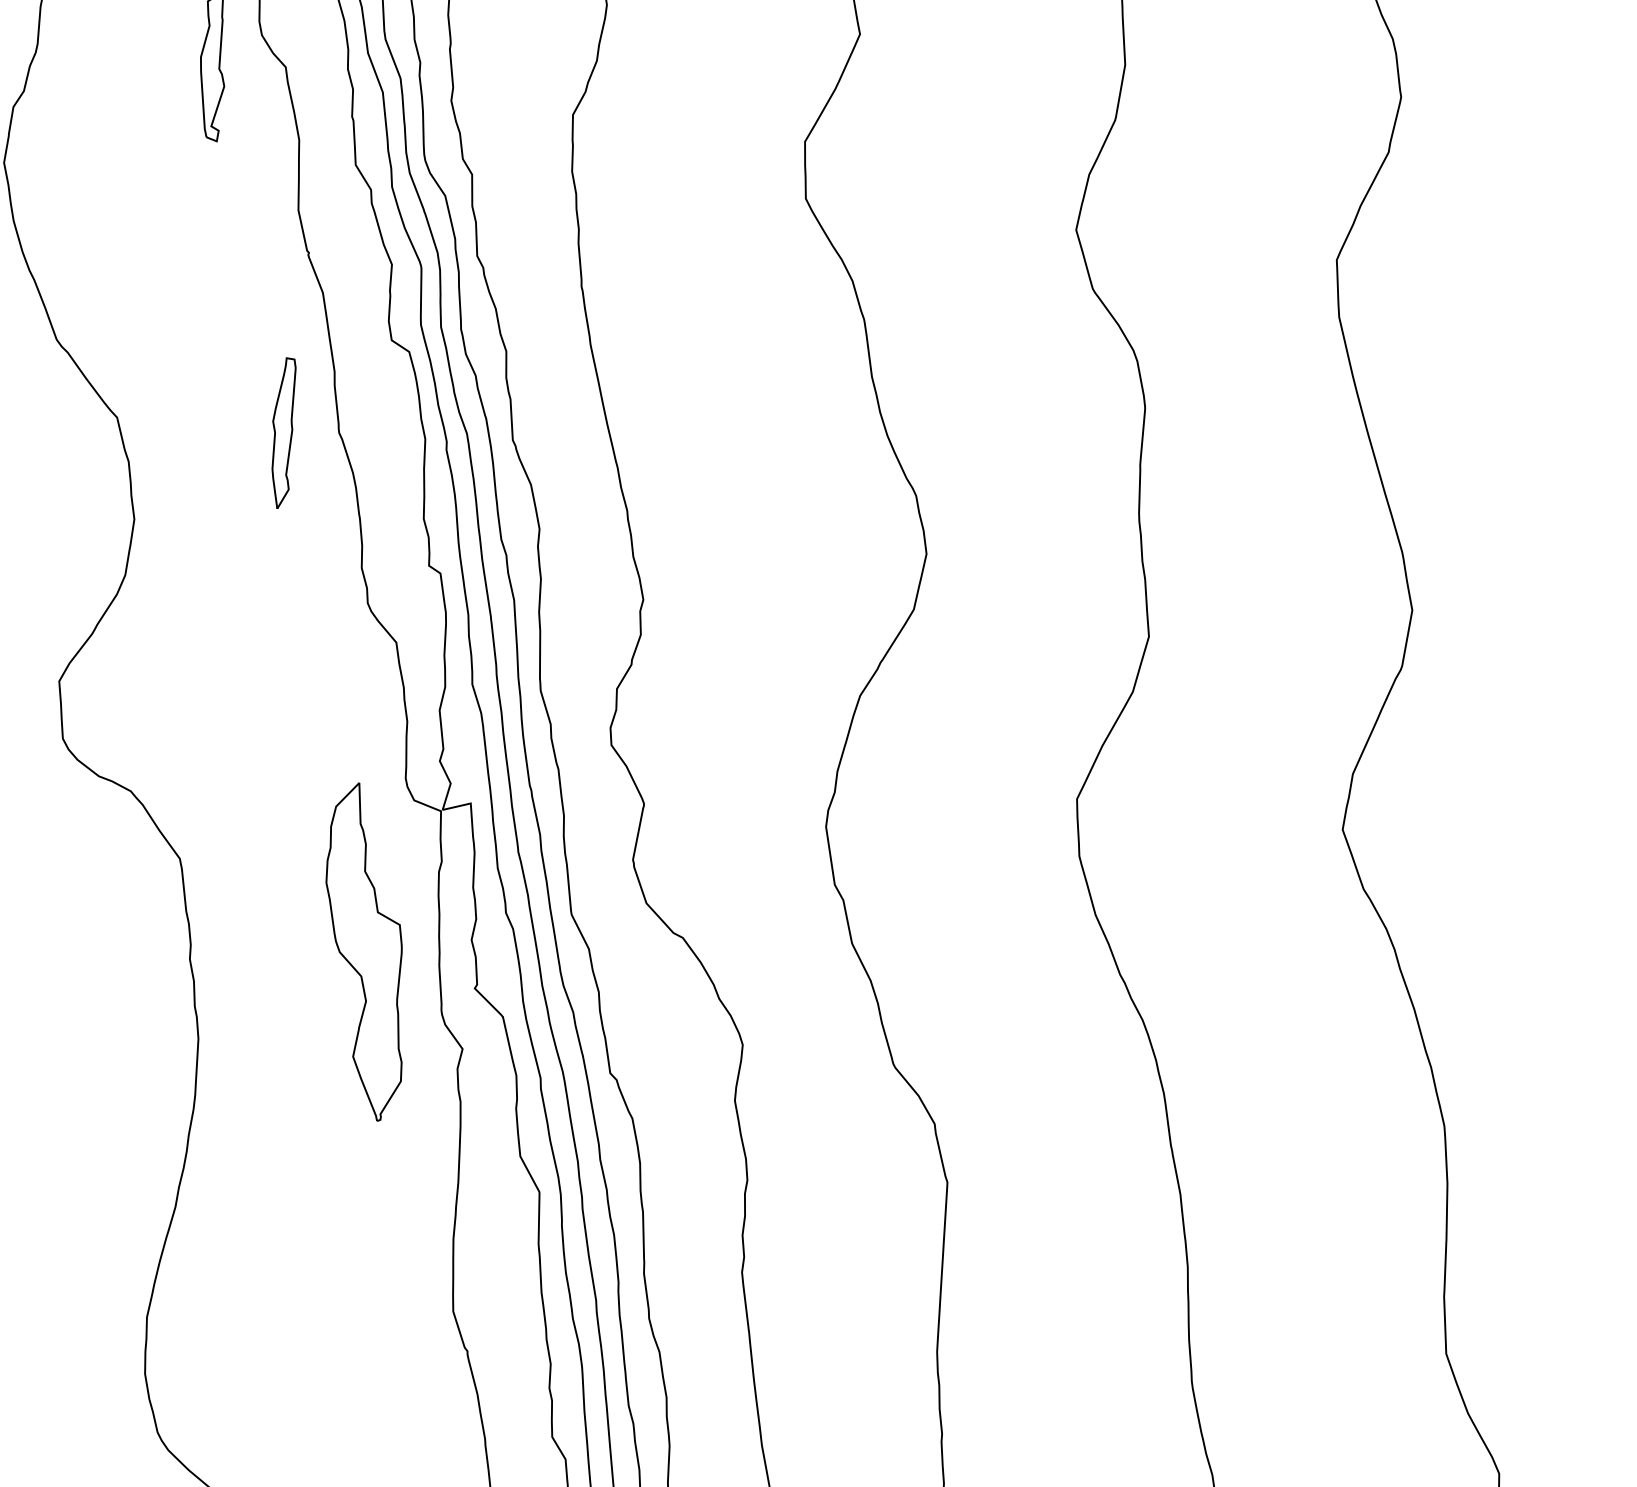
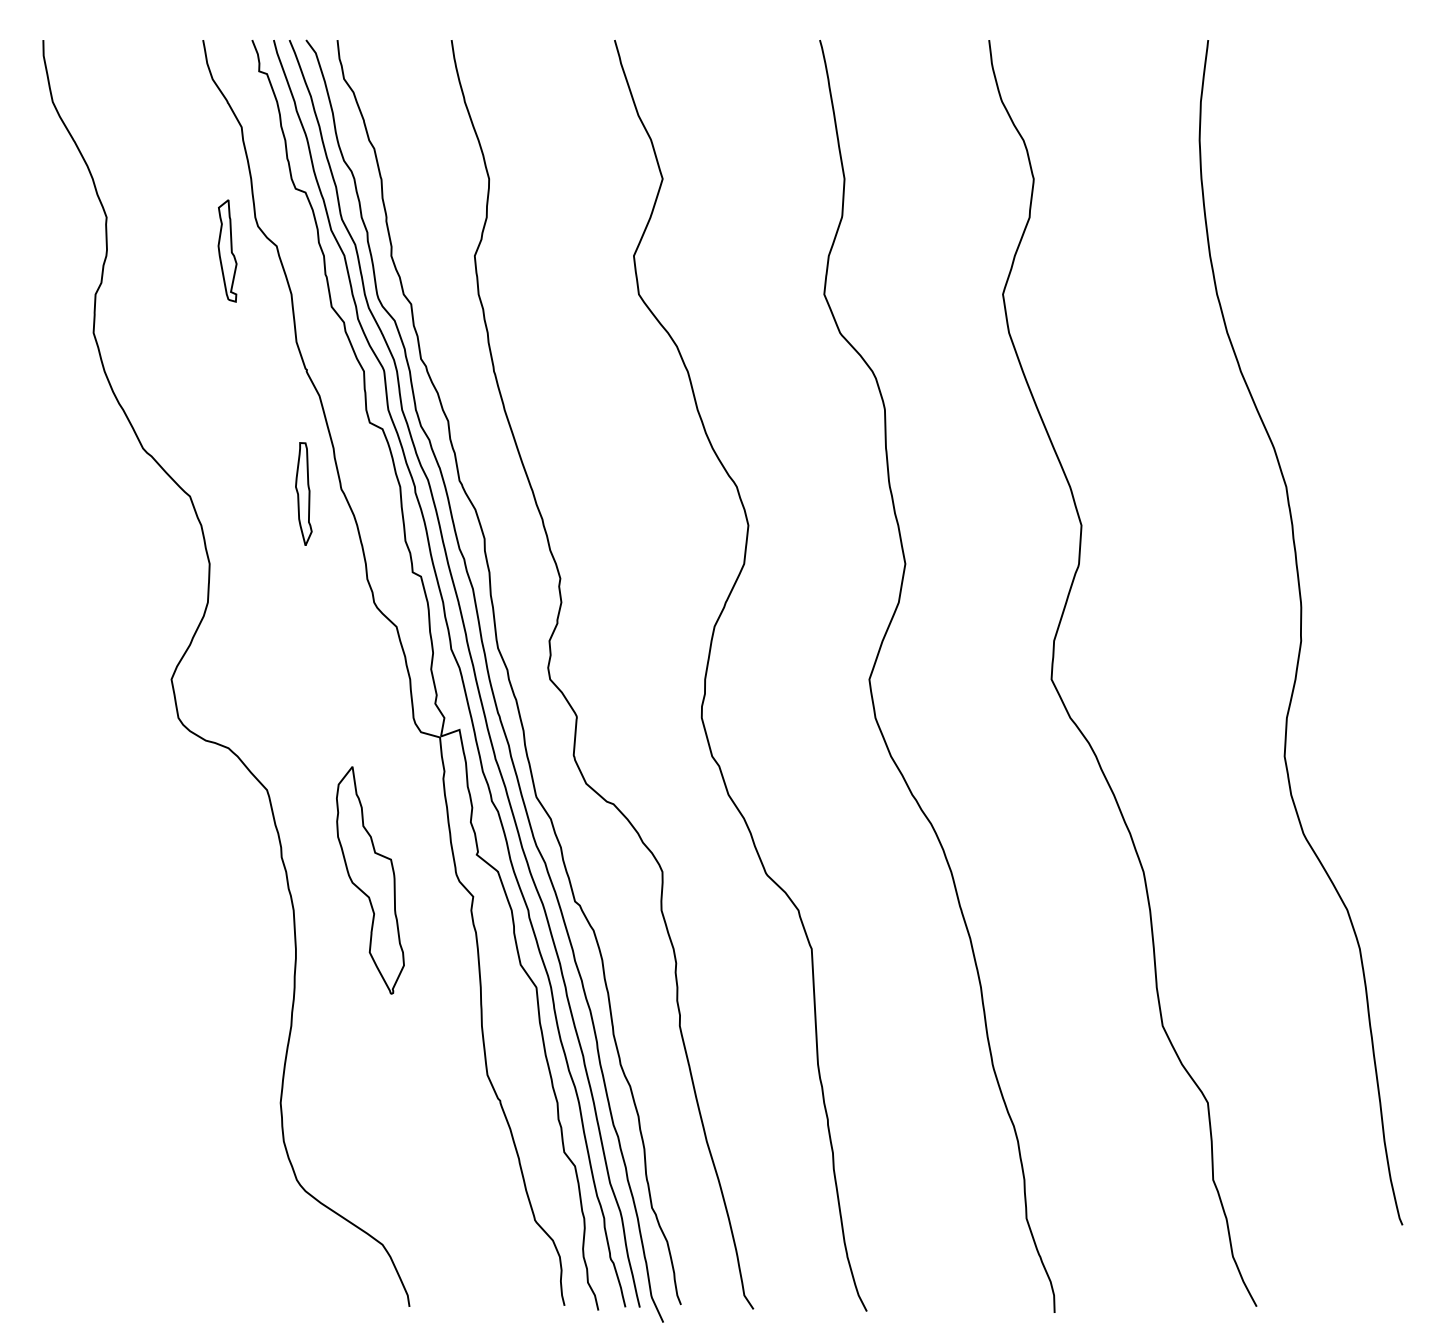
part: (366, 951) -> (370, 880), moved

